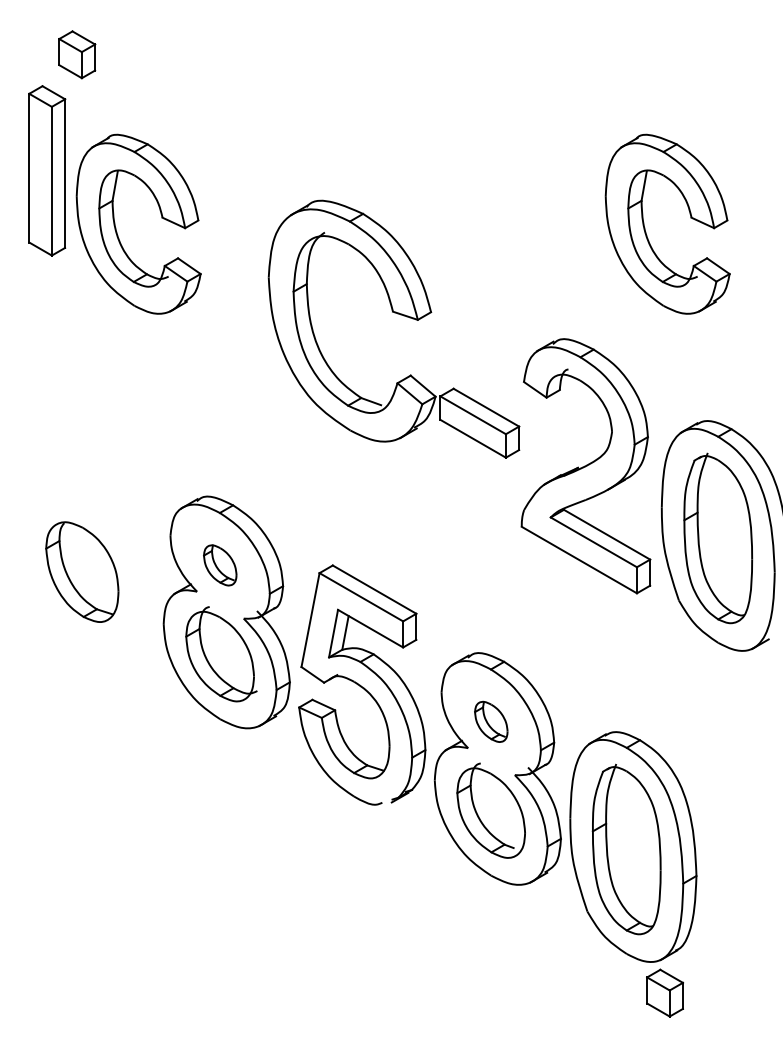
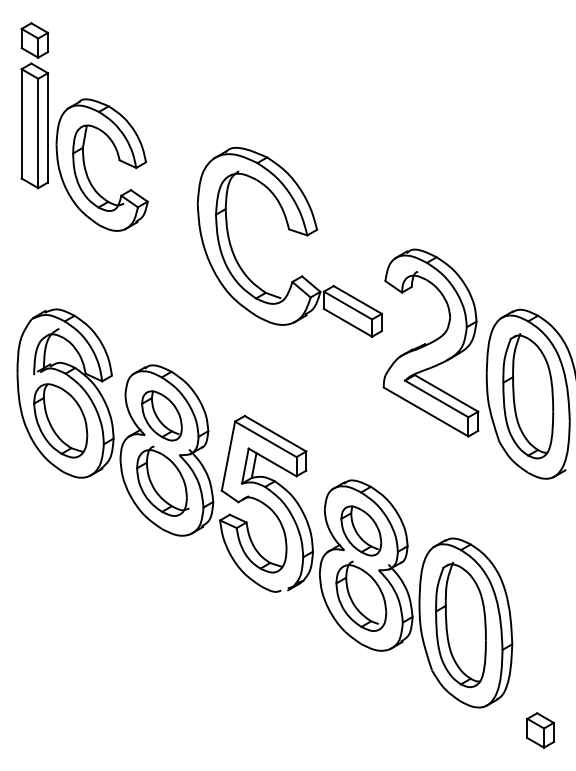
part: (77, 54) -> (35, 40), moved
part: (645, 227) -> (474, 167), removed
part: (88, 534) -> (65, 393), added
part: (220, 565) -> (162, 416), size x1.67
part: (491, 721) -> (361, 530), size x1.67
part: (665, 992) -> (540, 729), moved

